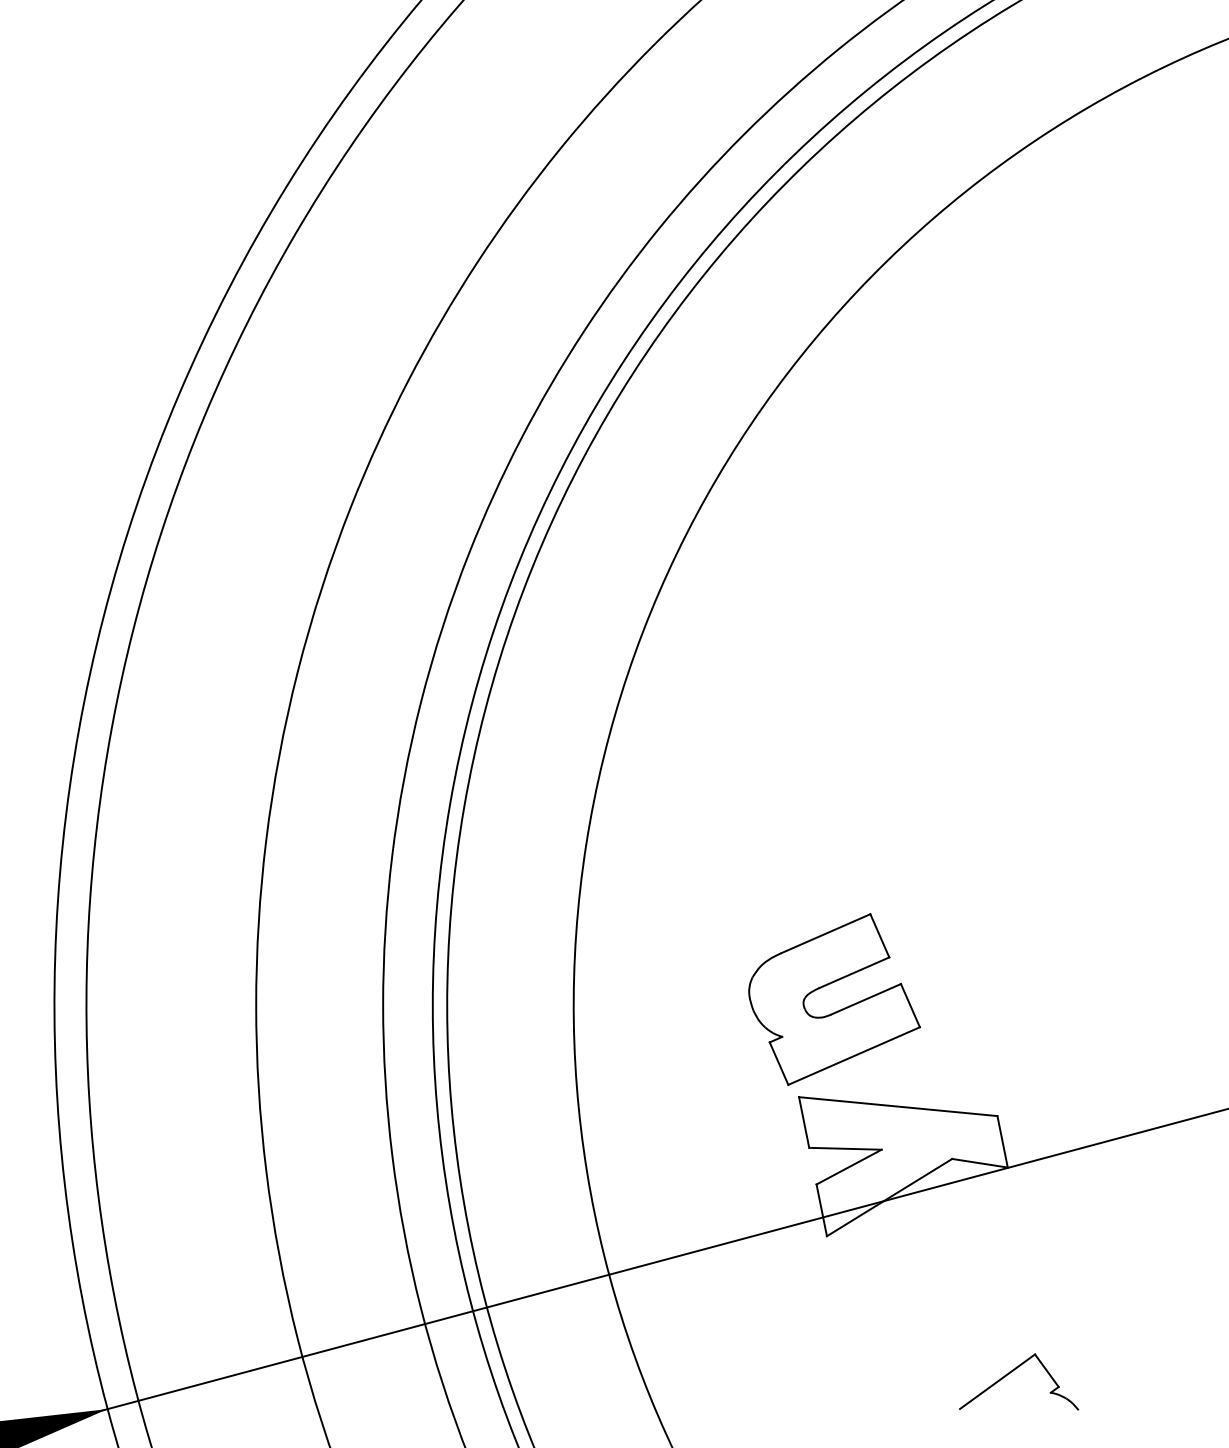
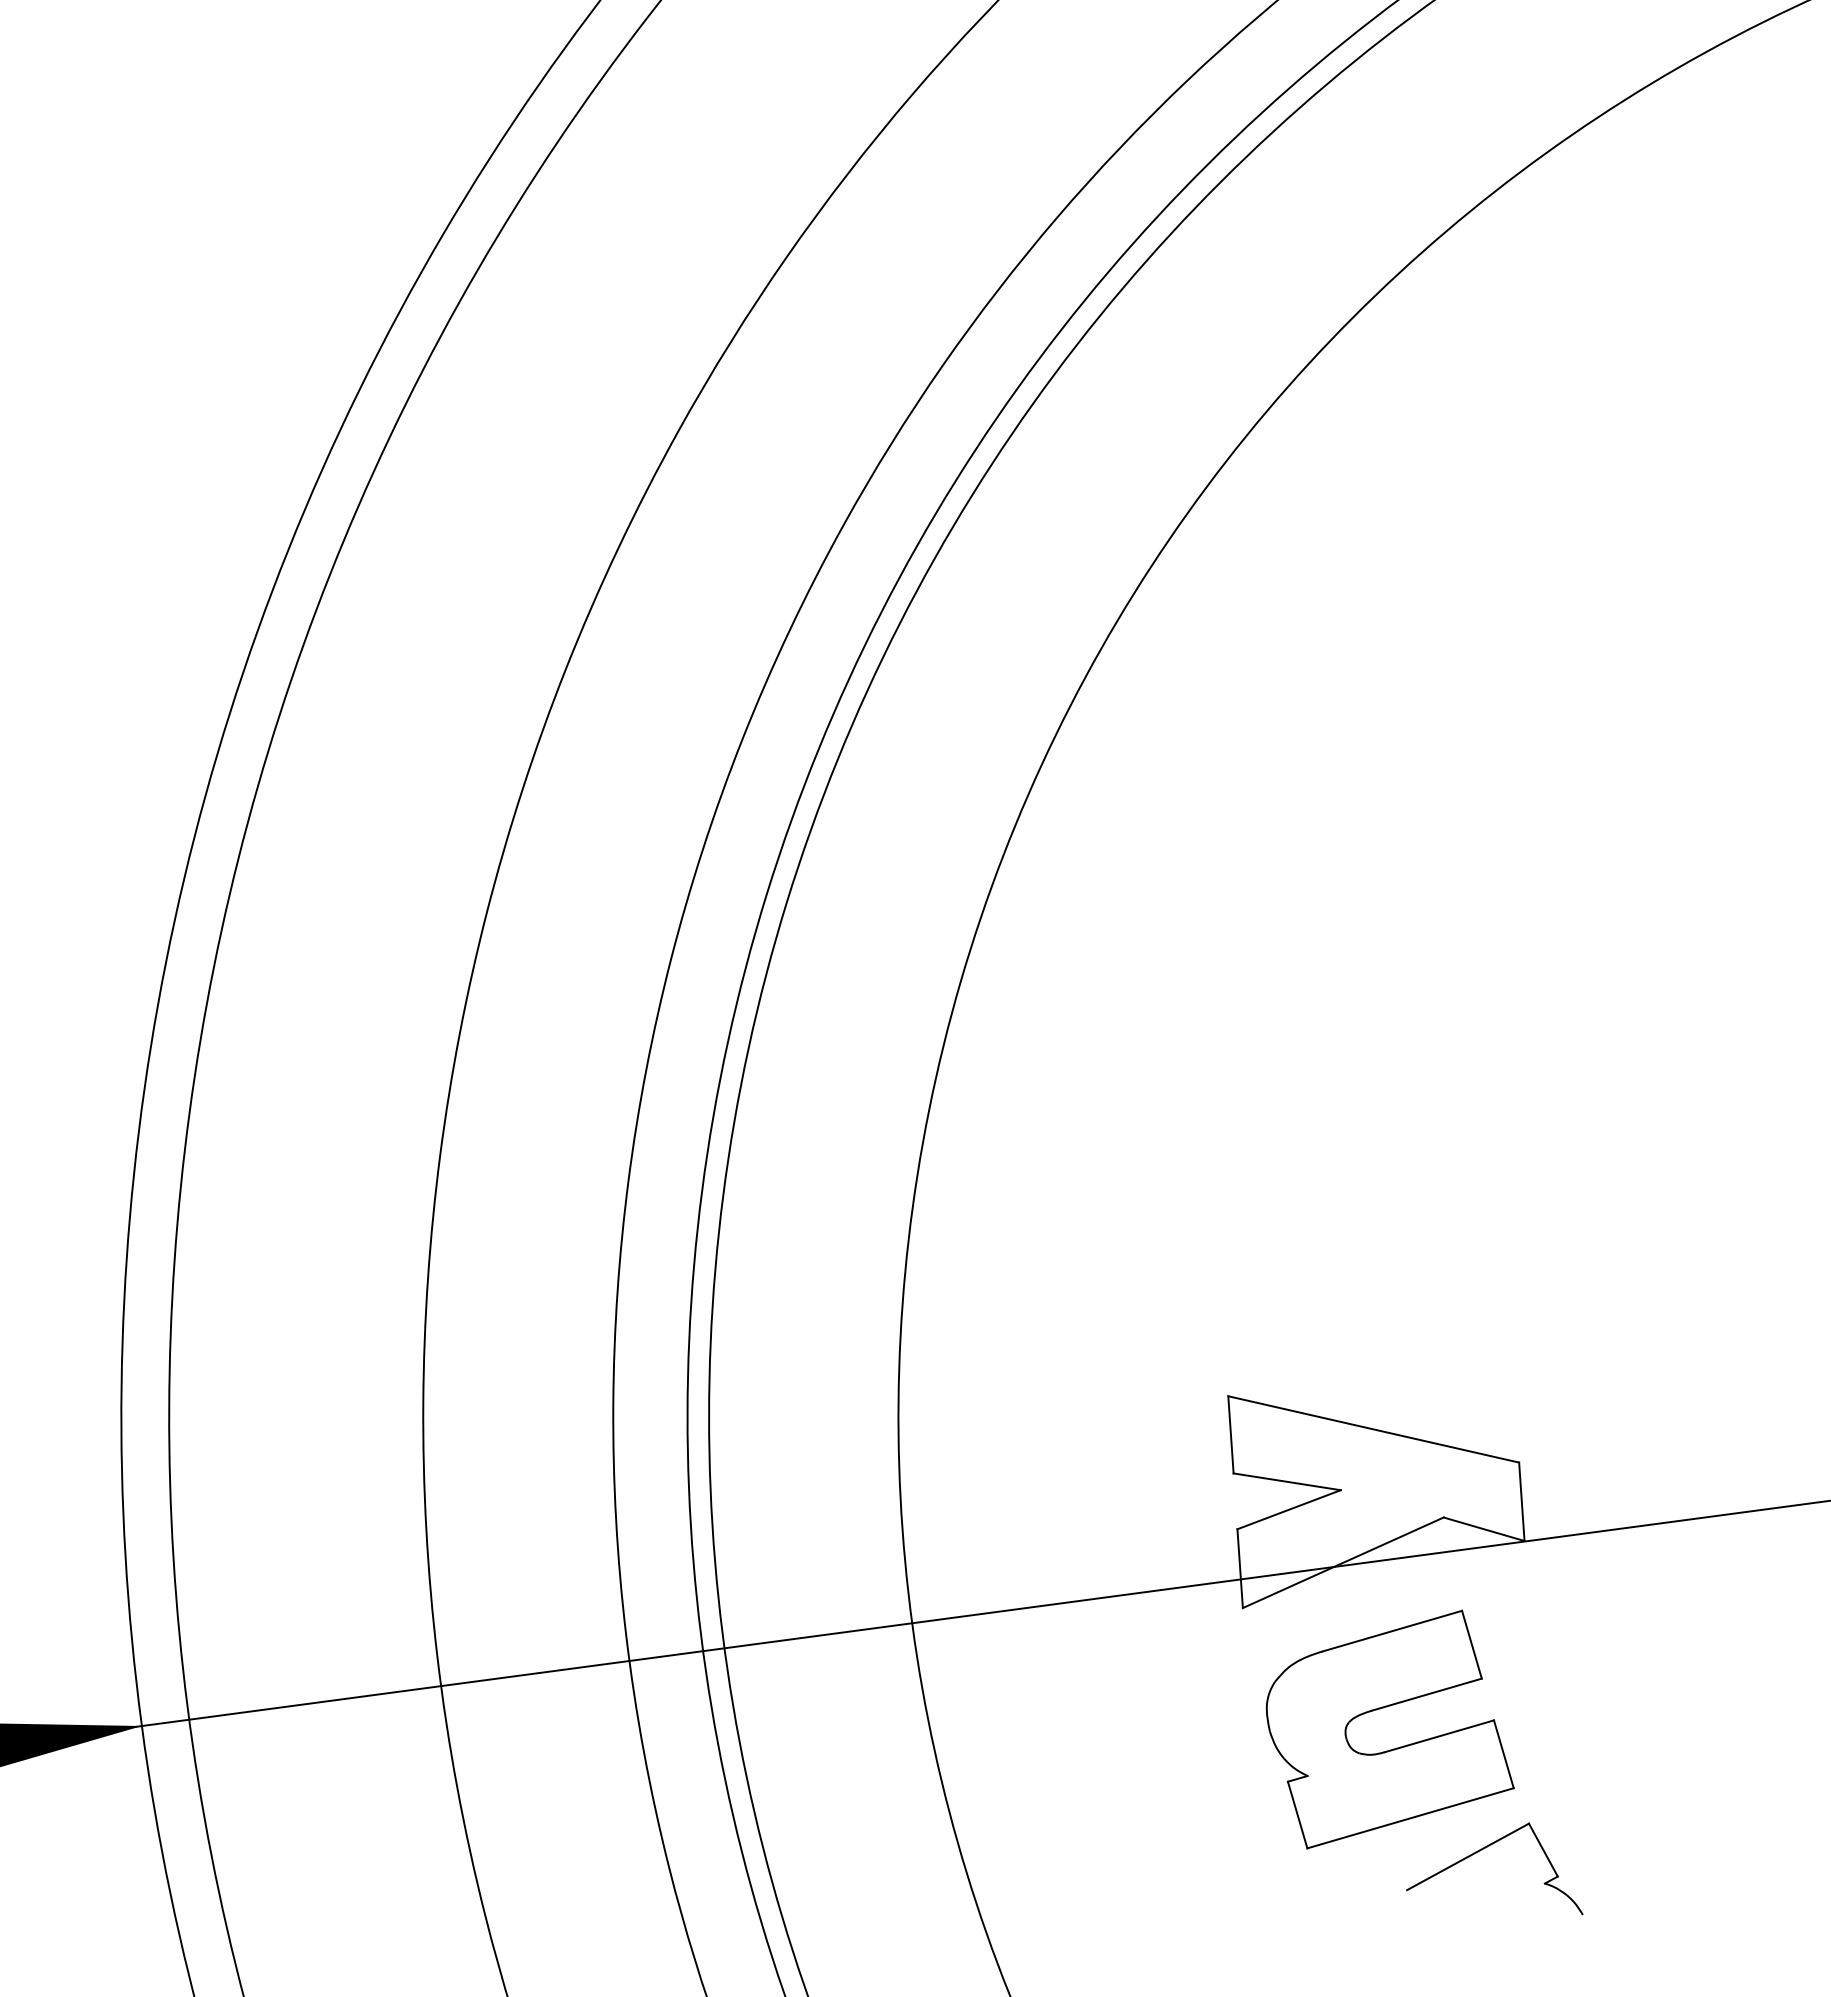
part: (837, 1010) -> (1394, 1747), moved

